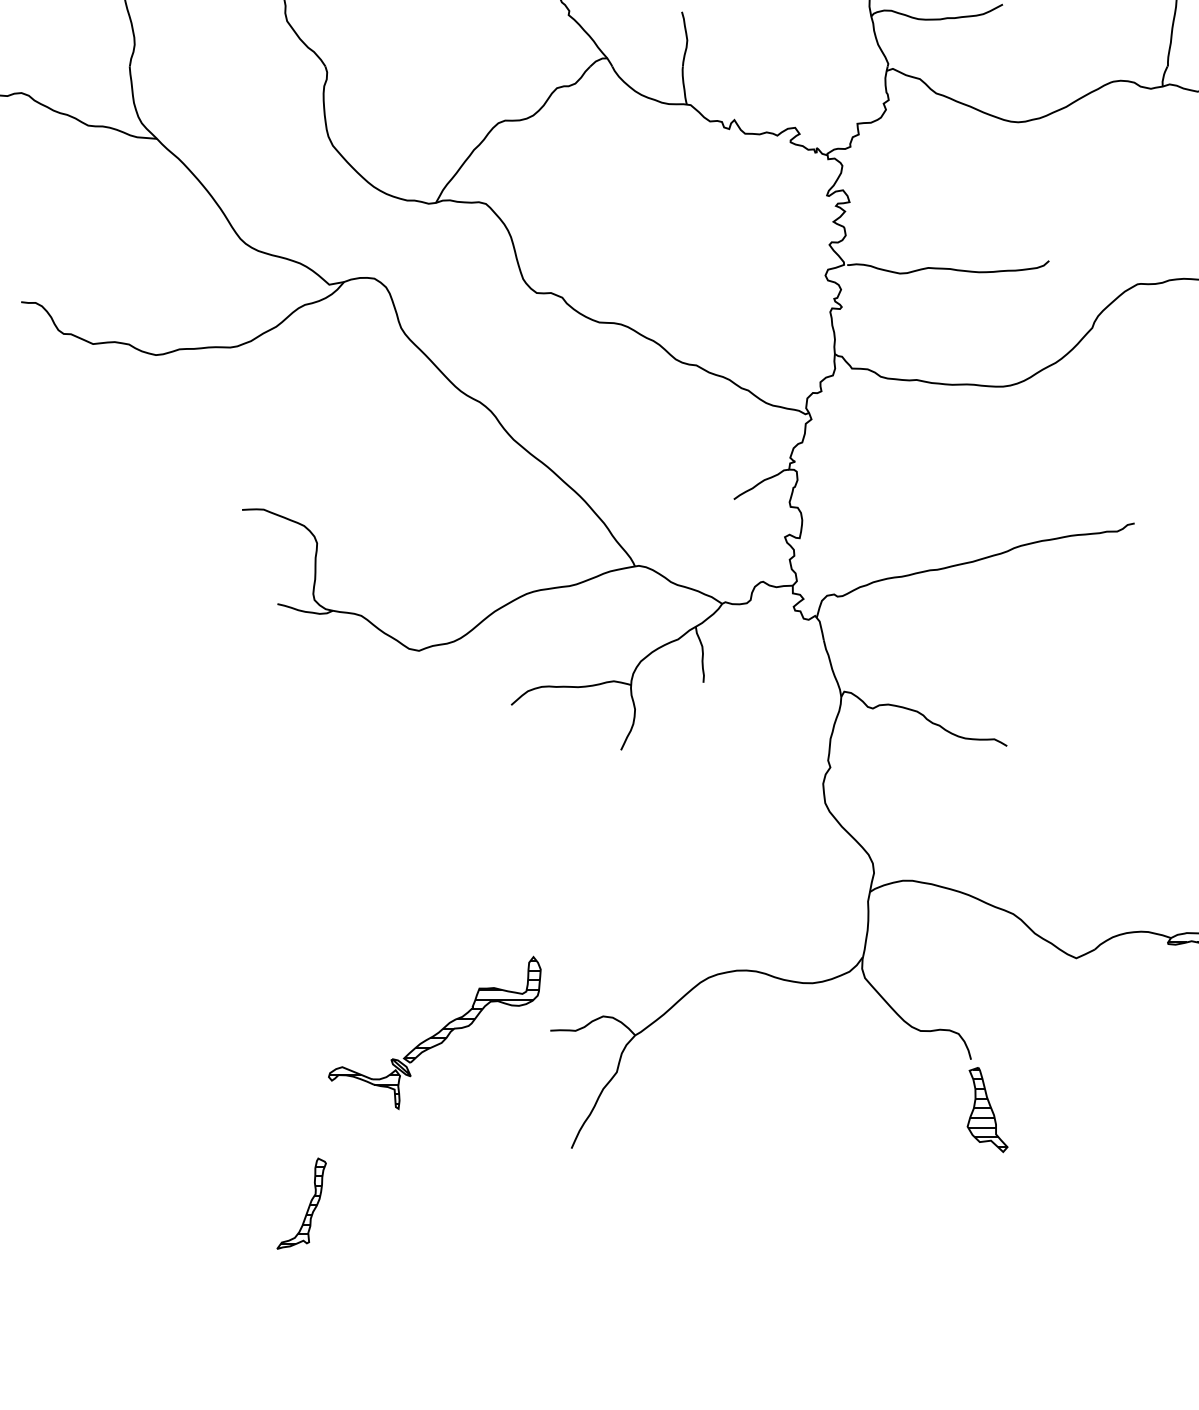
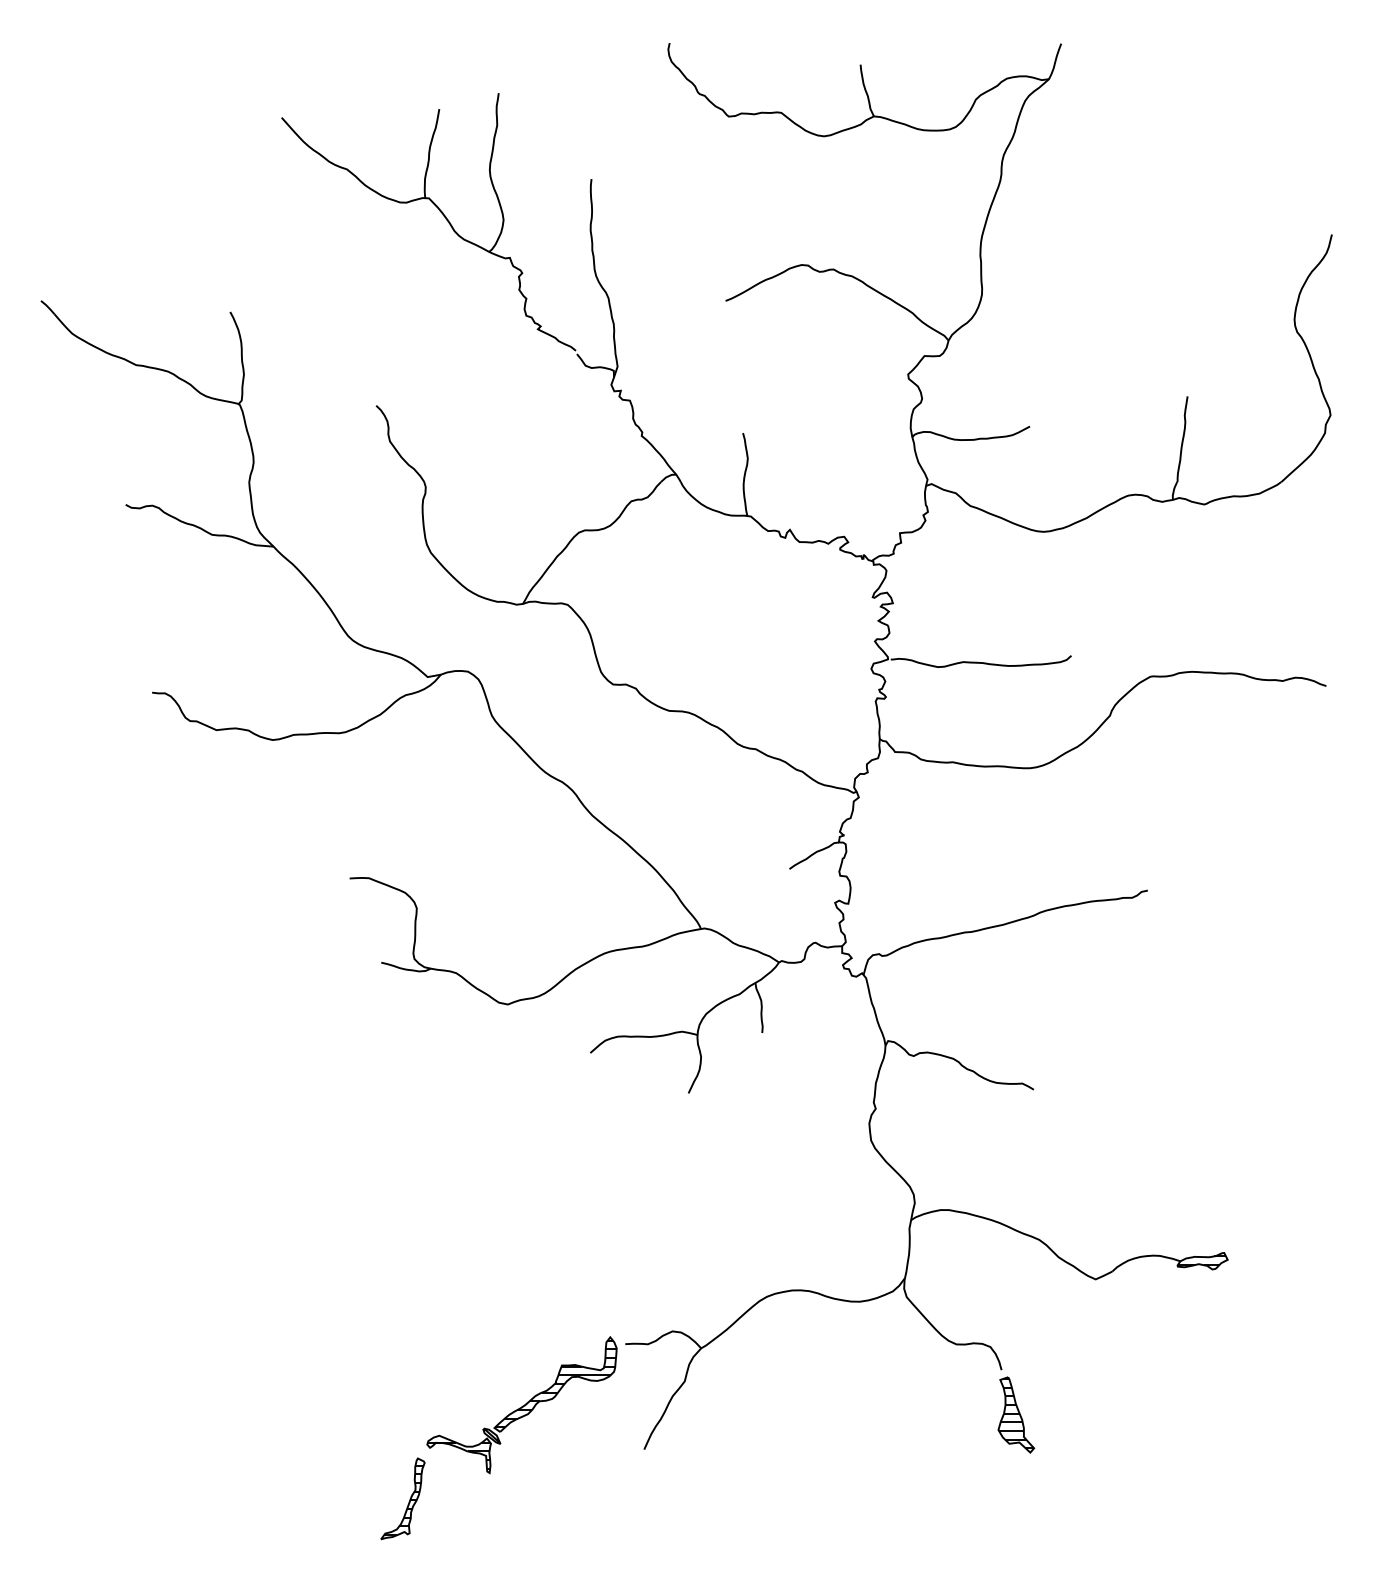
part: (434, 1033) -> (521, 1405), moved

